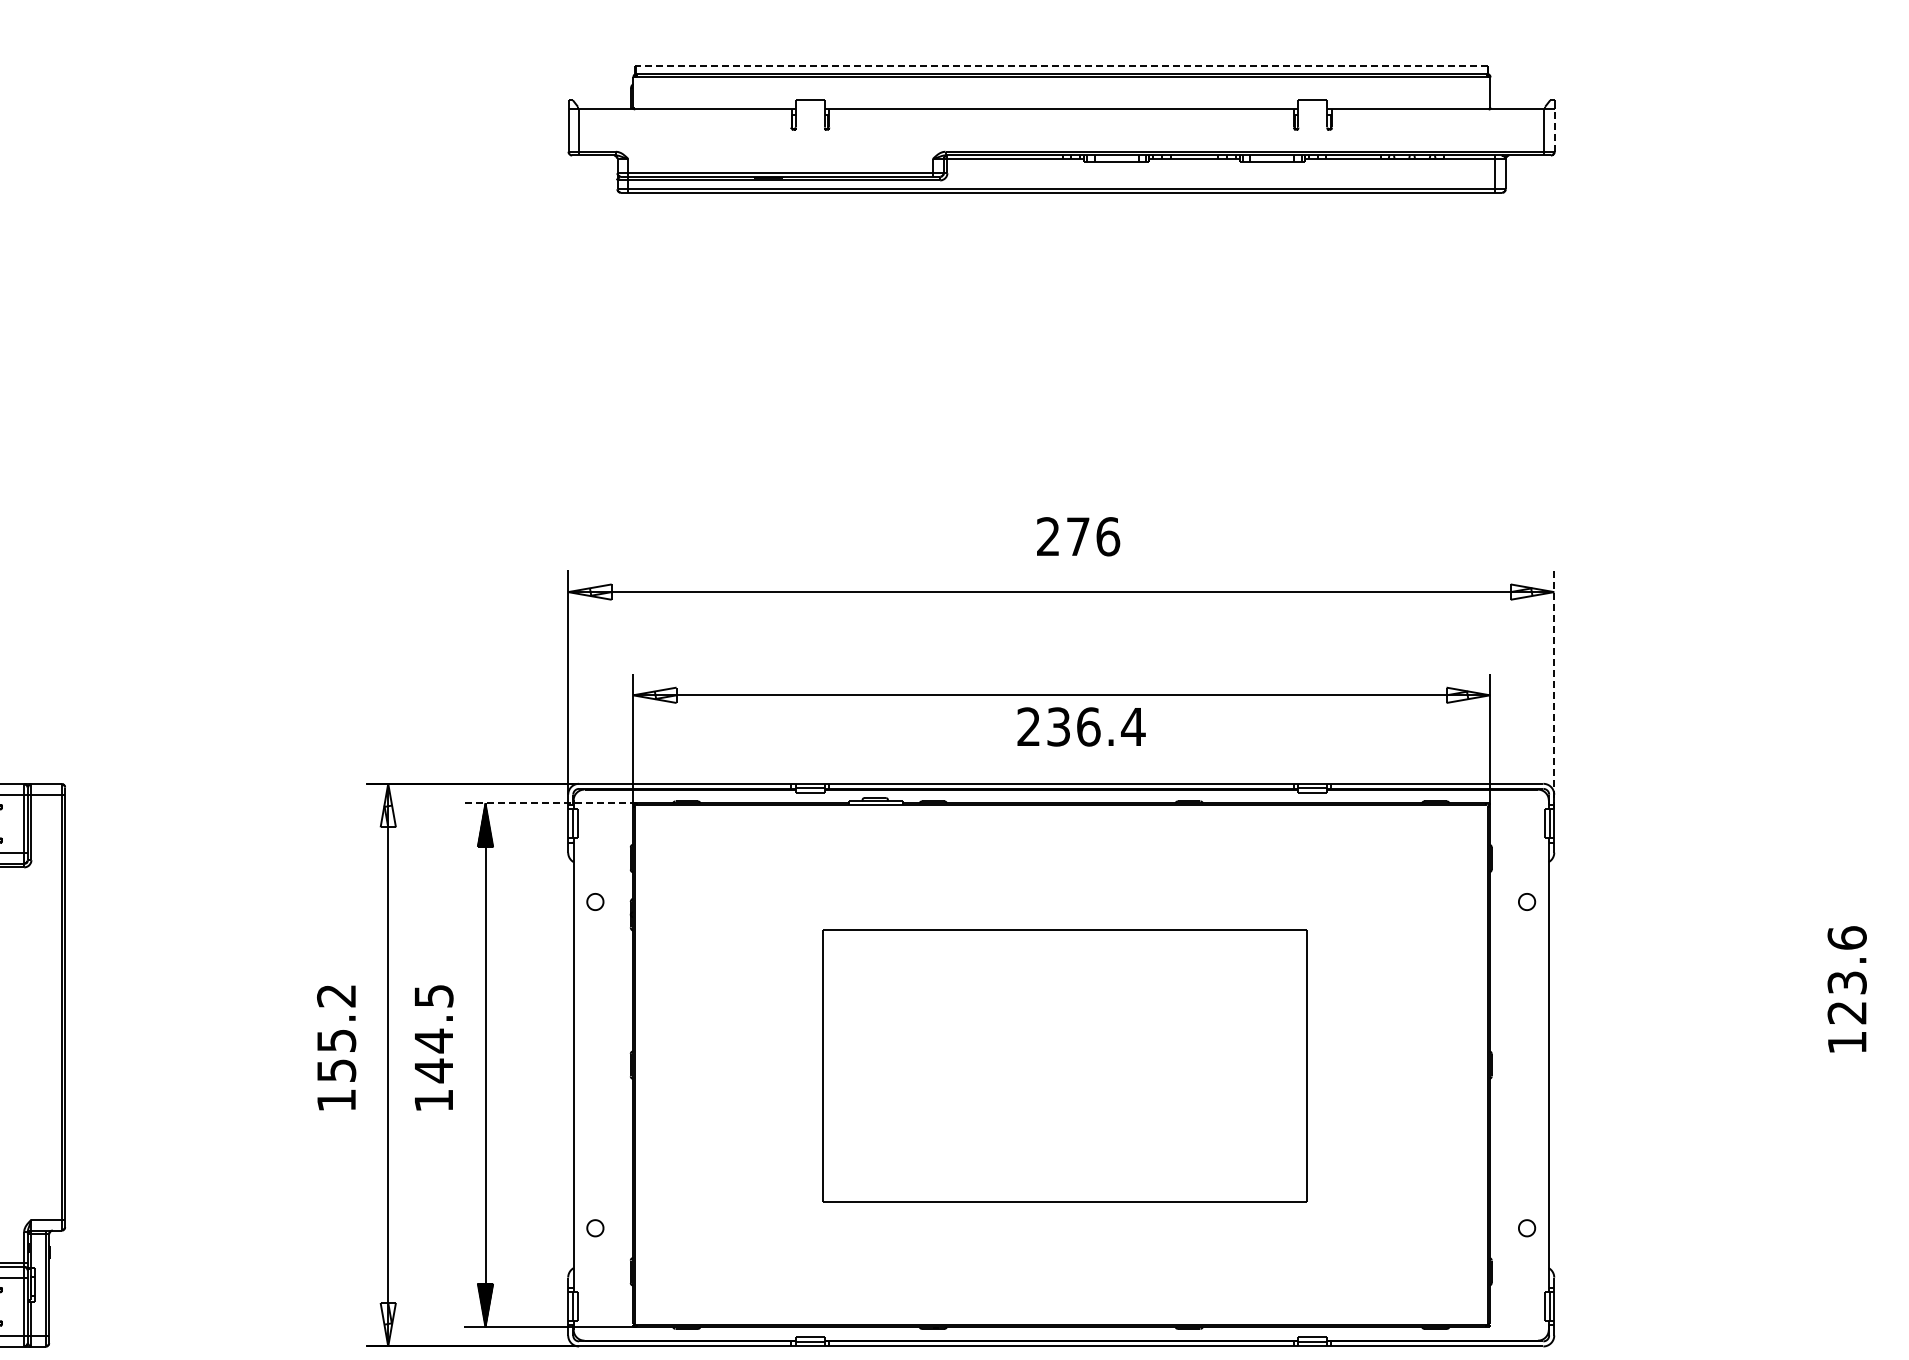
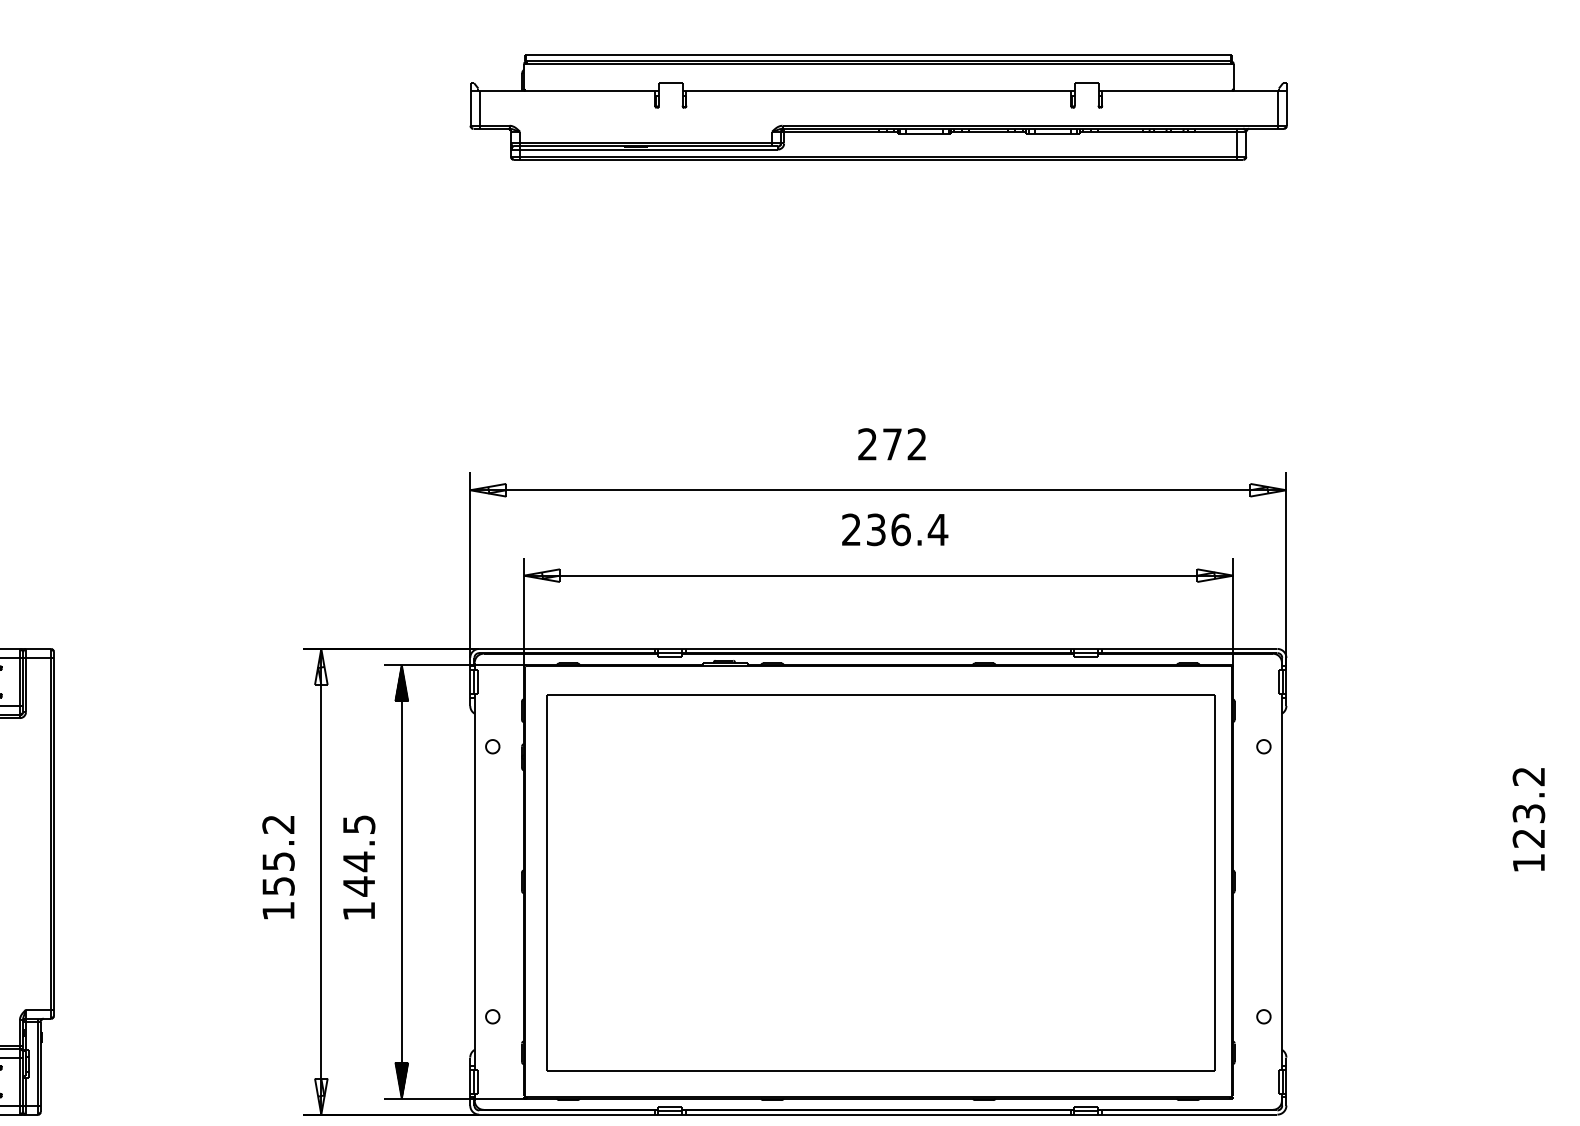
line: (1061, 66) -> (878, 55), dashed -> solid
line: (1554, 130) -> (1286, 108), dashed -> solid
text: (1108, 536) -> (917, 444), 276 -> 272
line: (1554, 689) -> (1286, 570), dashed -> solid
text: (1081, 726) -> (895, 529), moved
line: (549, 803) -> (454, 665), dashed -> solid
text: (1846, 937) -> (1528, 776), 123.6 -> 123.2
part: (1064, 1065) -> (881, 882), size x1.67

